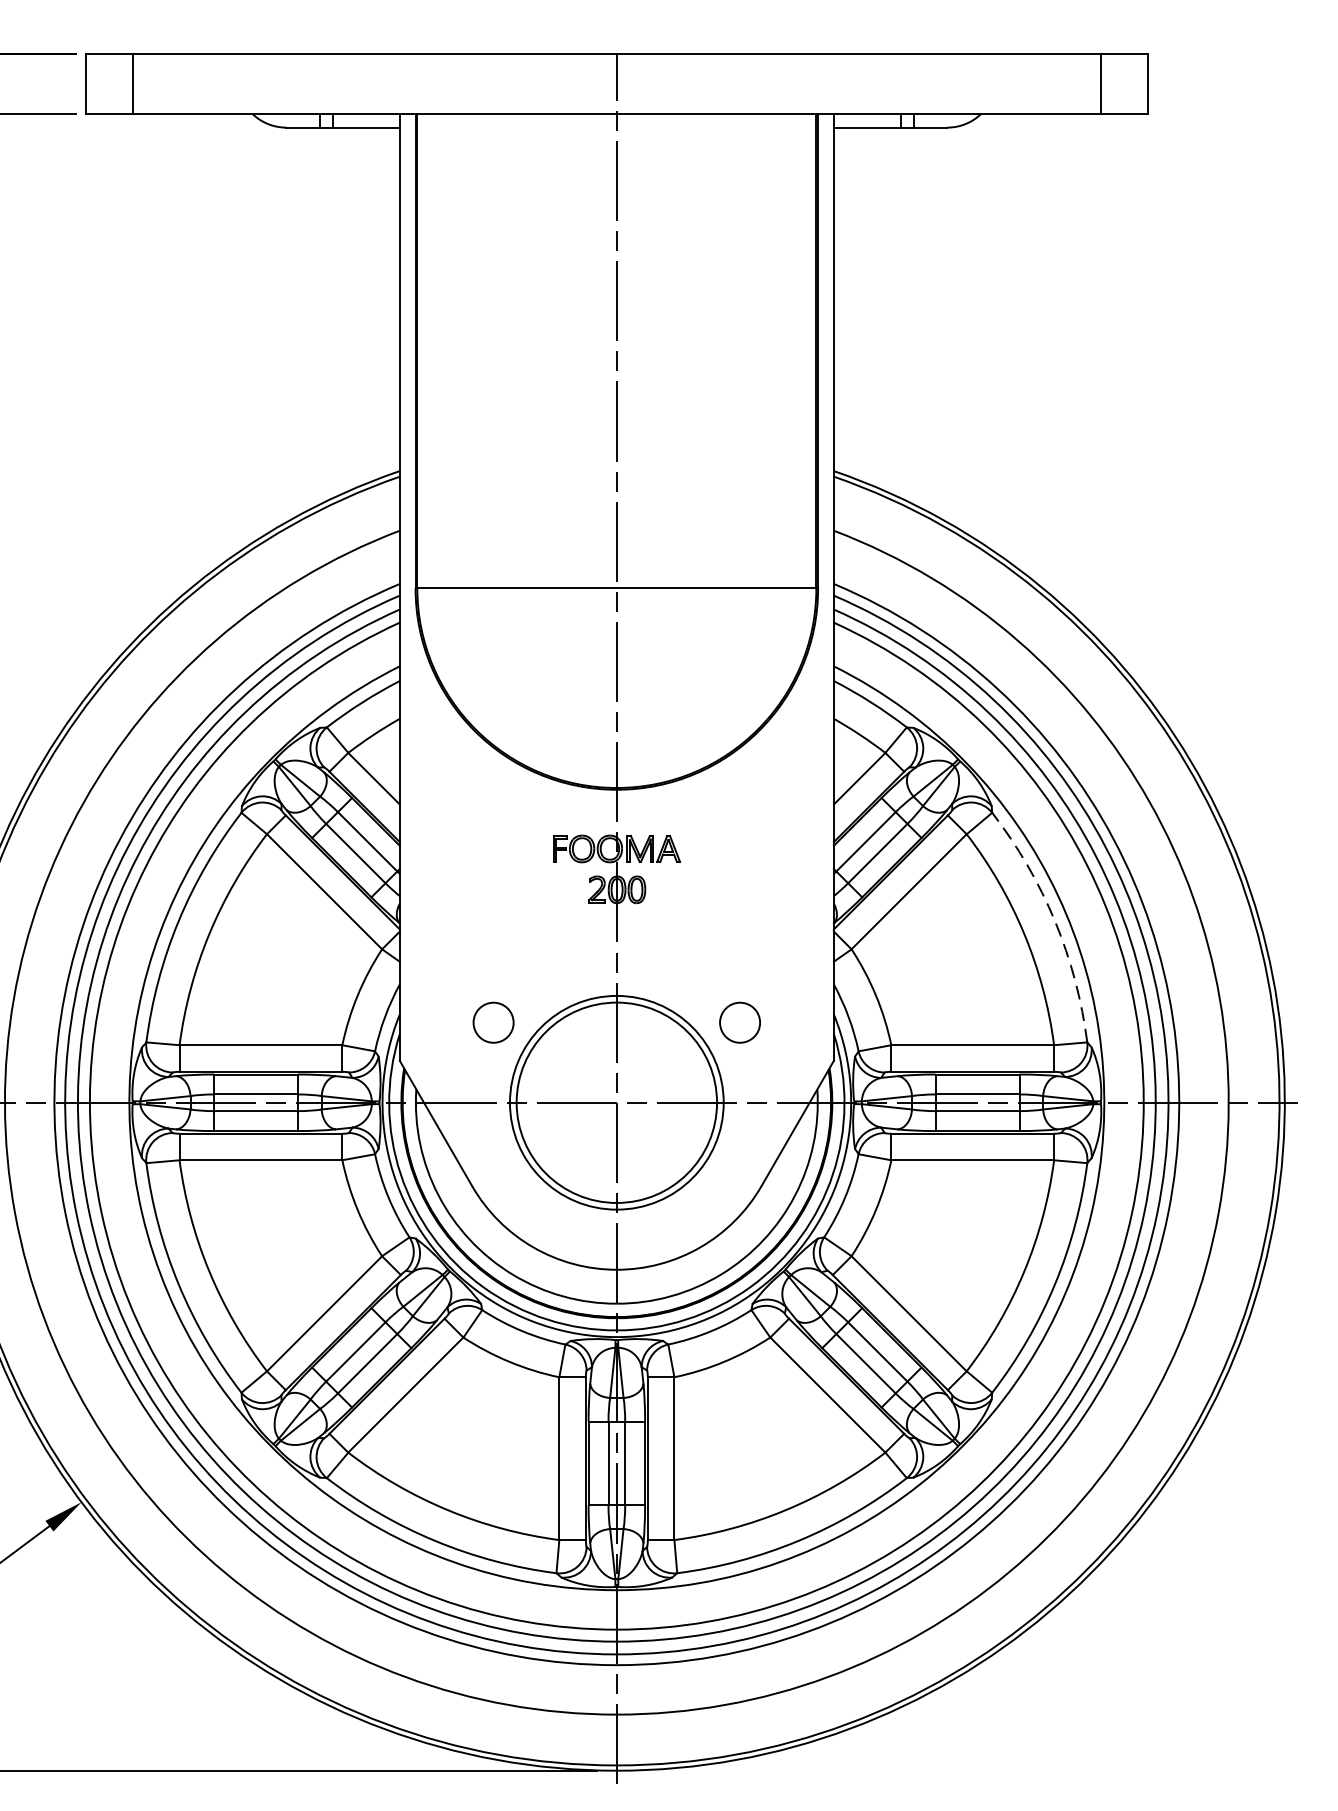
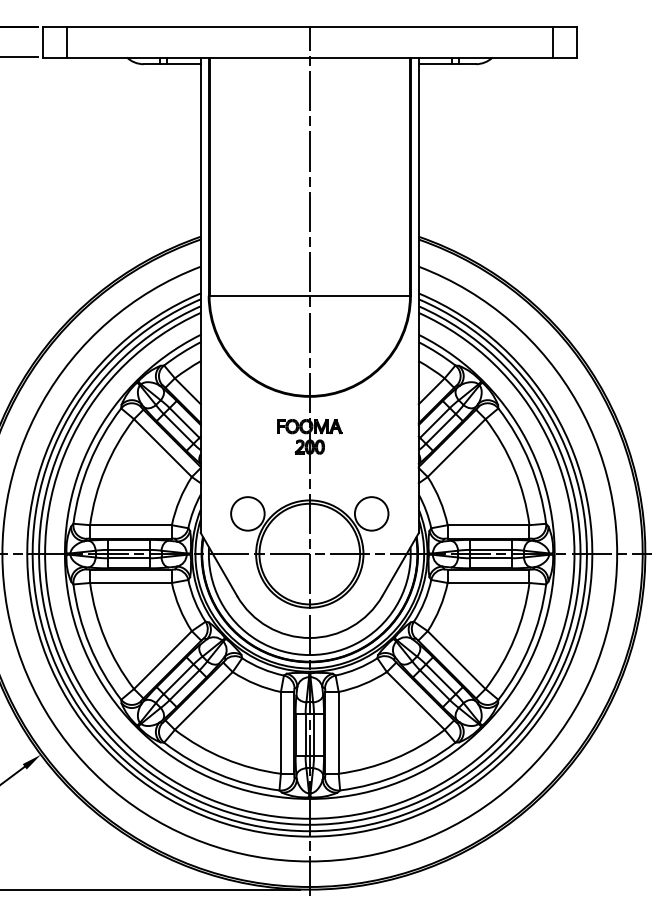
arc: (1054, 920) -> (529, 462), dashed -> solid
circle: (492, 1021) -> (247, 513), size x1.67
circle: (739, 1021) -> (371, 513), size x1.67

